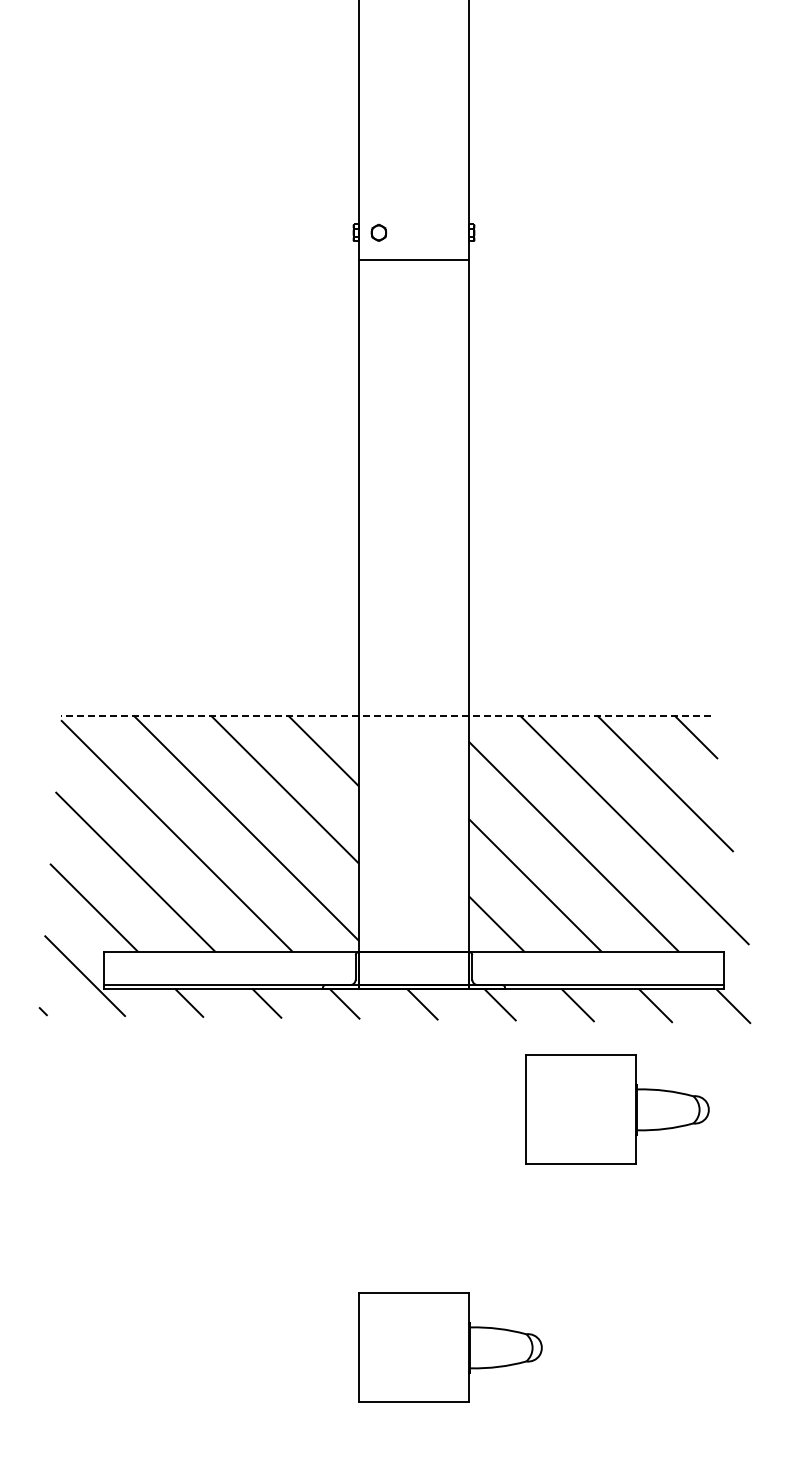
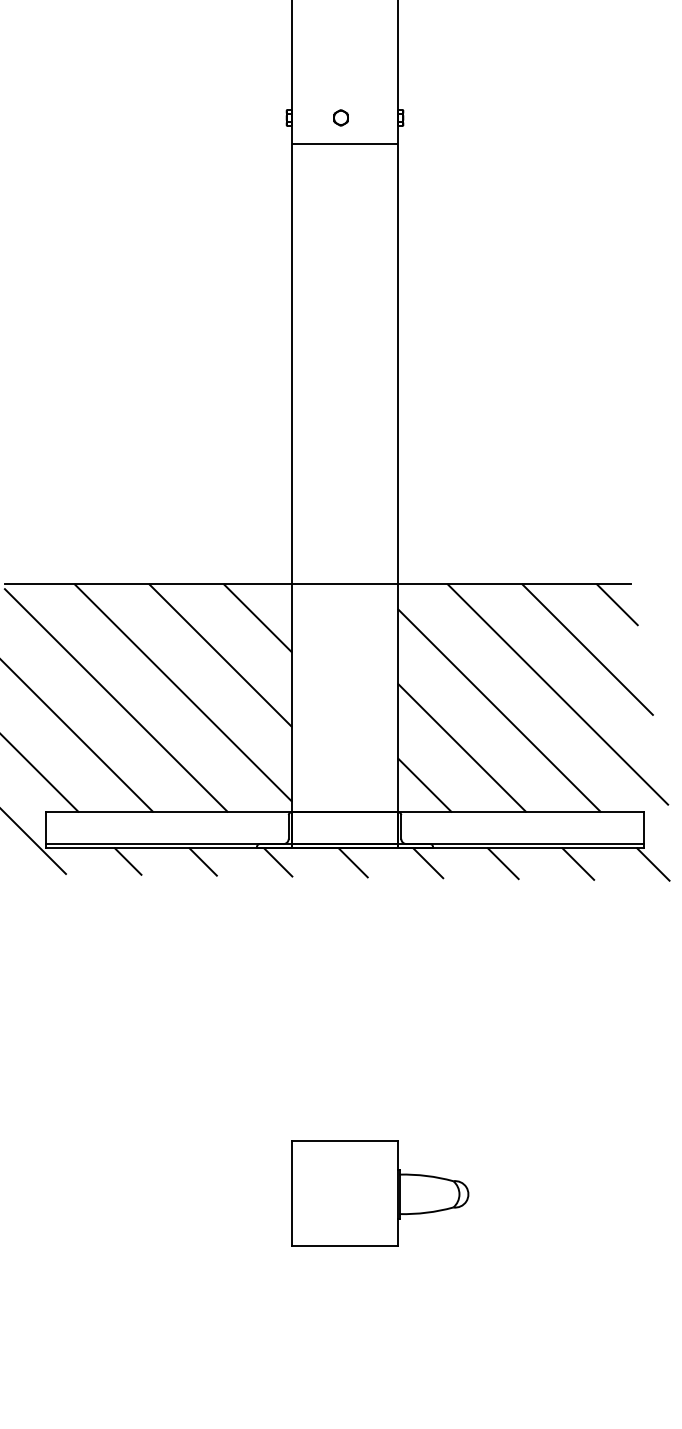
part: (378, 232) -> (340, 117), moved
line: (386, 715) -> (318, 583), dashed -> solid
part: (617, 1109) -> (541, 964), removed

